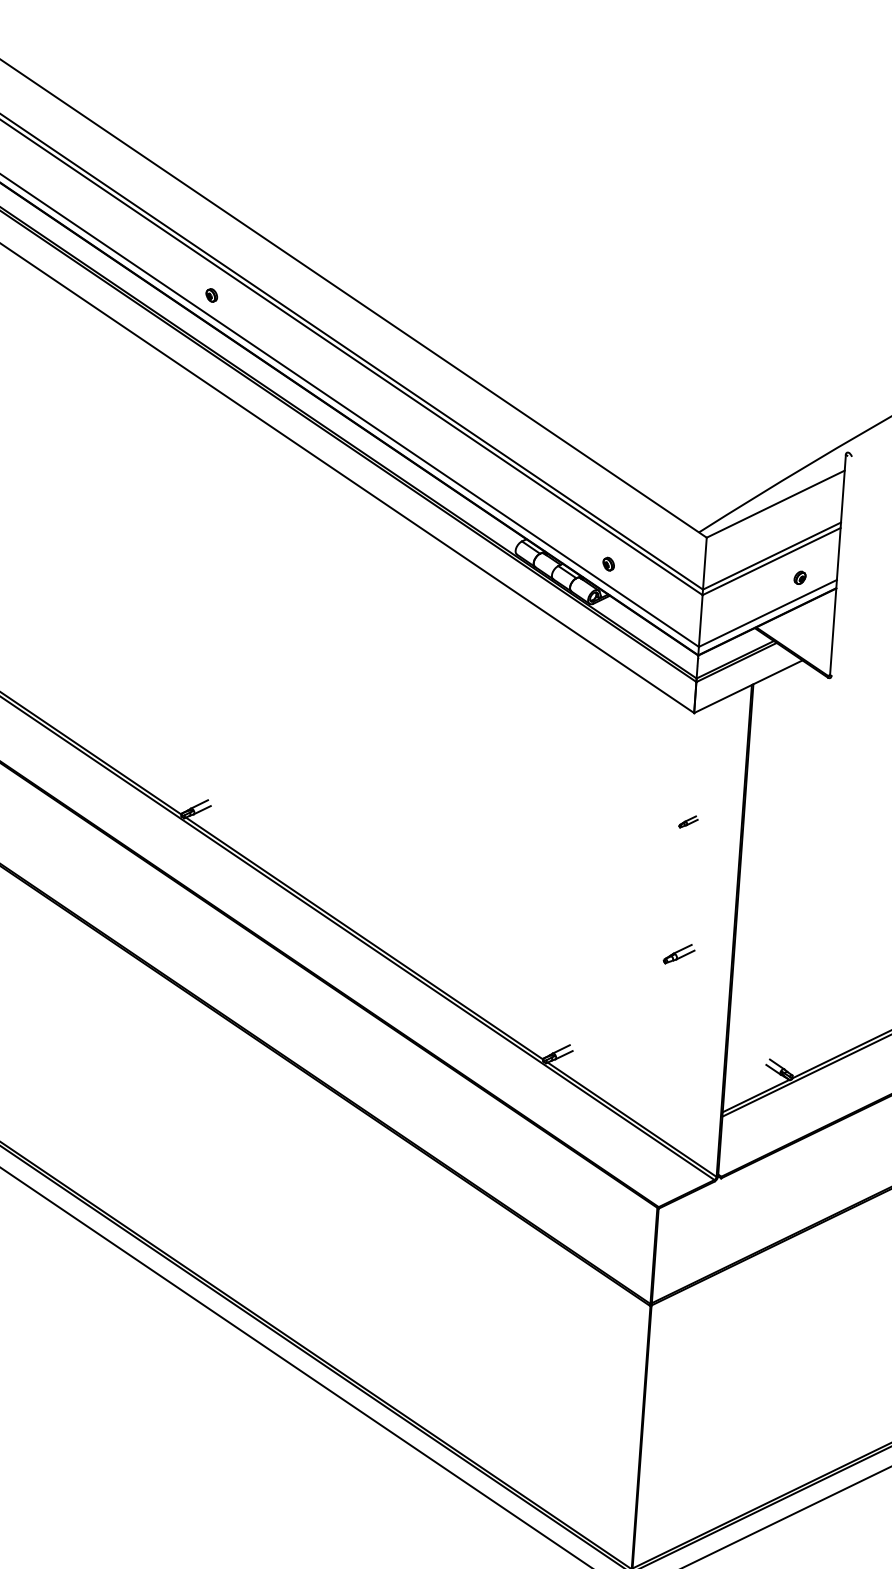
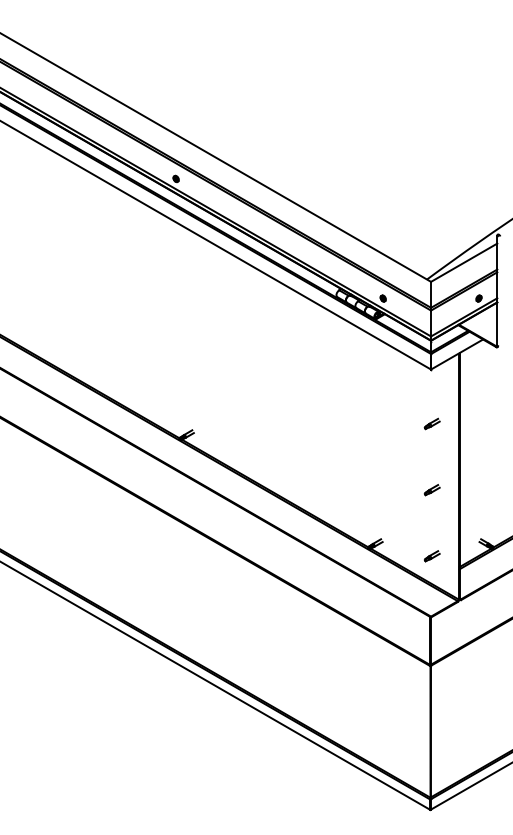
part: (687, 820) -> (431, 423), size x1.67
part: (670, 1087) -> (432, 556), added

